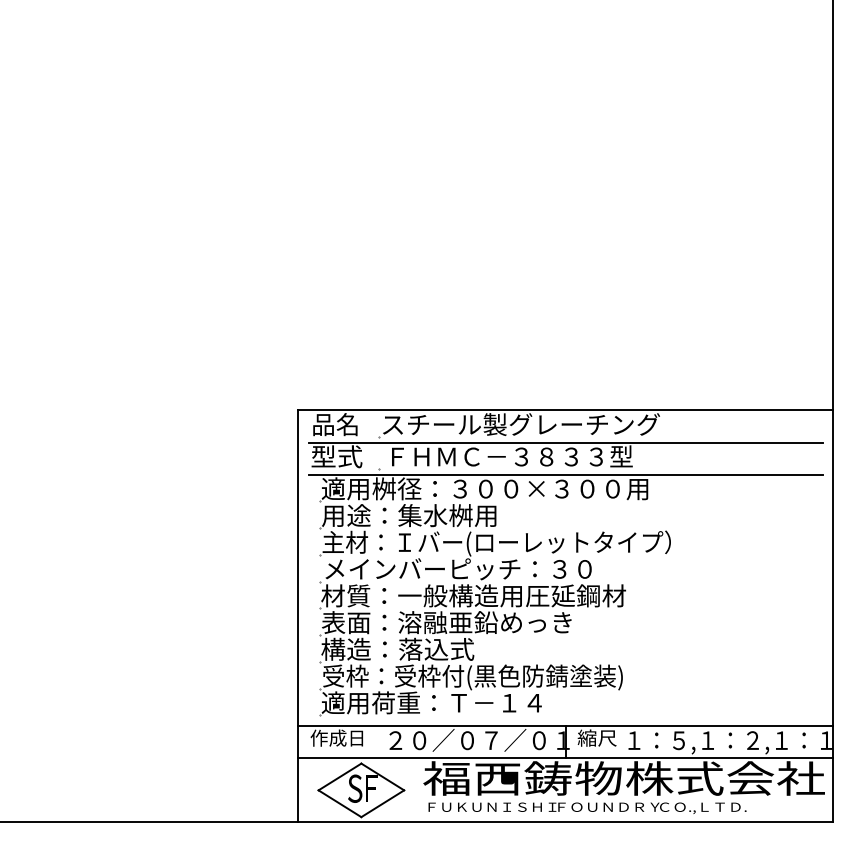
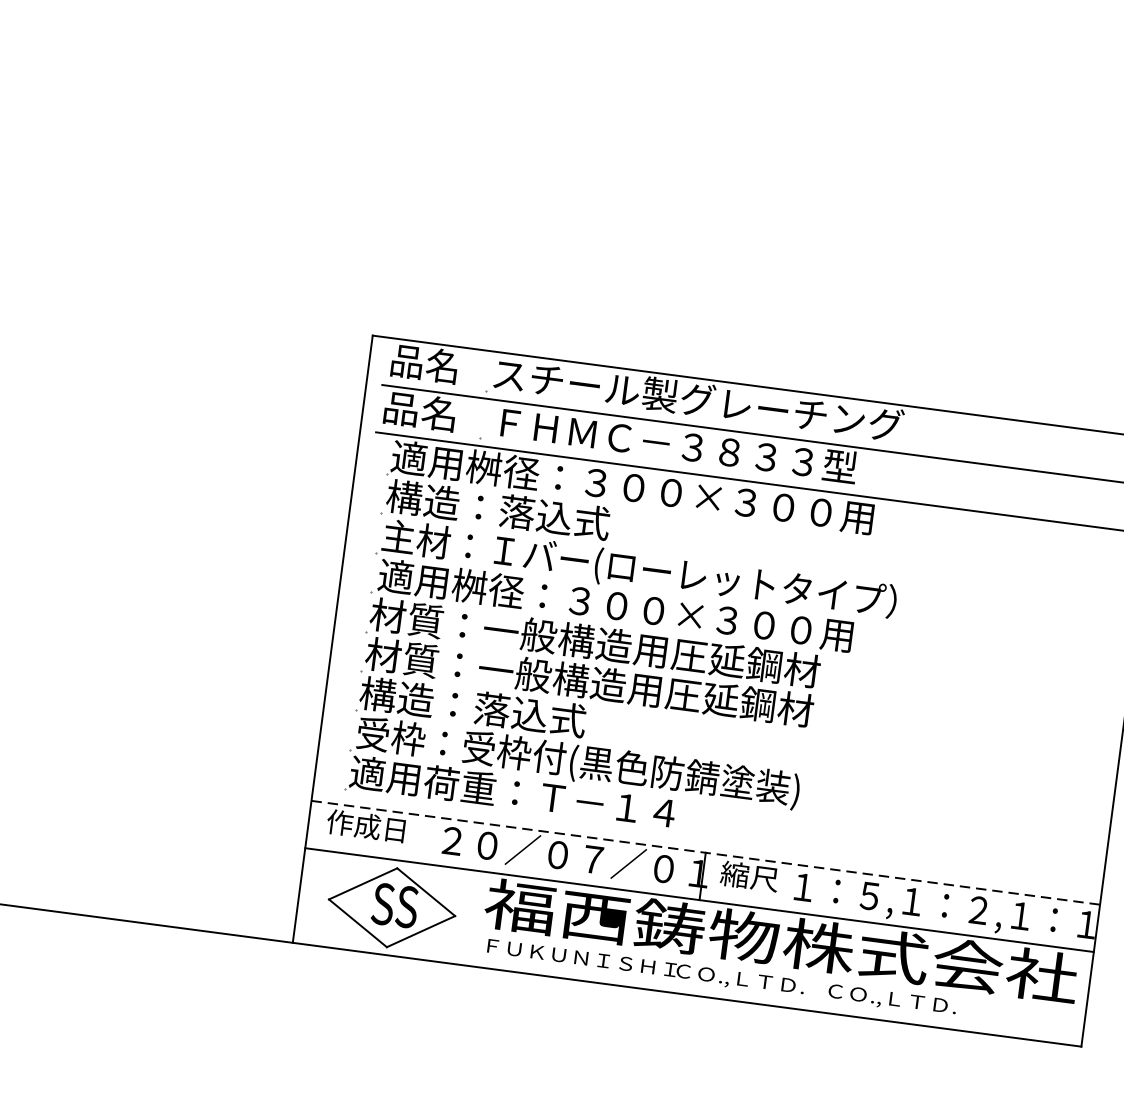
text: (336, 456) -> (420, 410), 型式 -> 品名
text: (408, 515) -> (514, 511), 用途：集水桝用 -> 構造：落込式
text: (483, 568) -> (615, 604), メインバーピッチ：３０ -> 適用桝径：３００×３００用
text: (472, 622) -> (588, 681), 表面：溶融亜鉛めっき -> 材質：一般構造用圧延鋼材
line: (565, 726) -> (705, 853), solid -> dashed
text: (371, 788) -> (407, 906), F -> S
text: (607, 808) -> (751, 982), ＦＯＵＮＤＲＹ -> ＣＯ.,ＬＴＤ.

